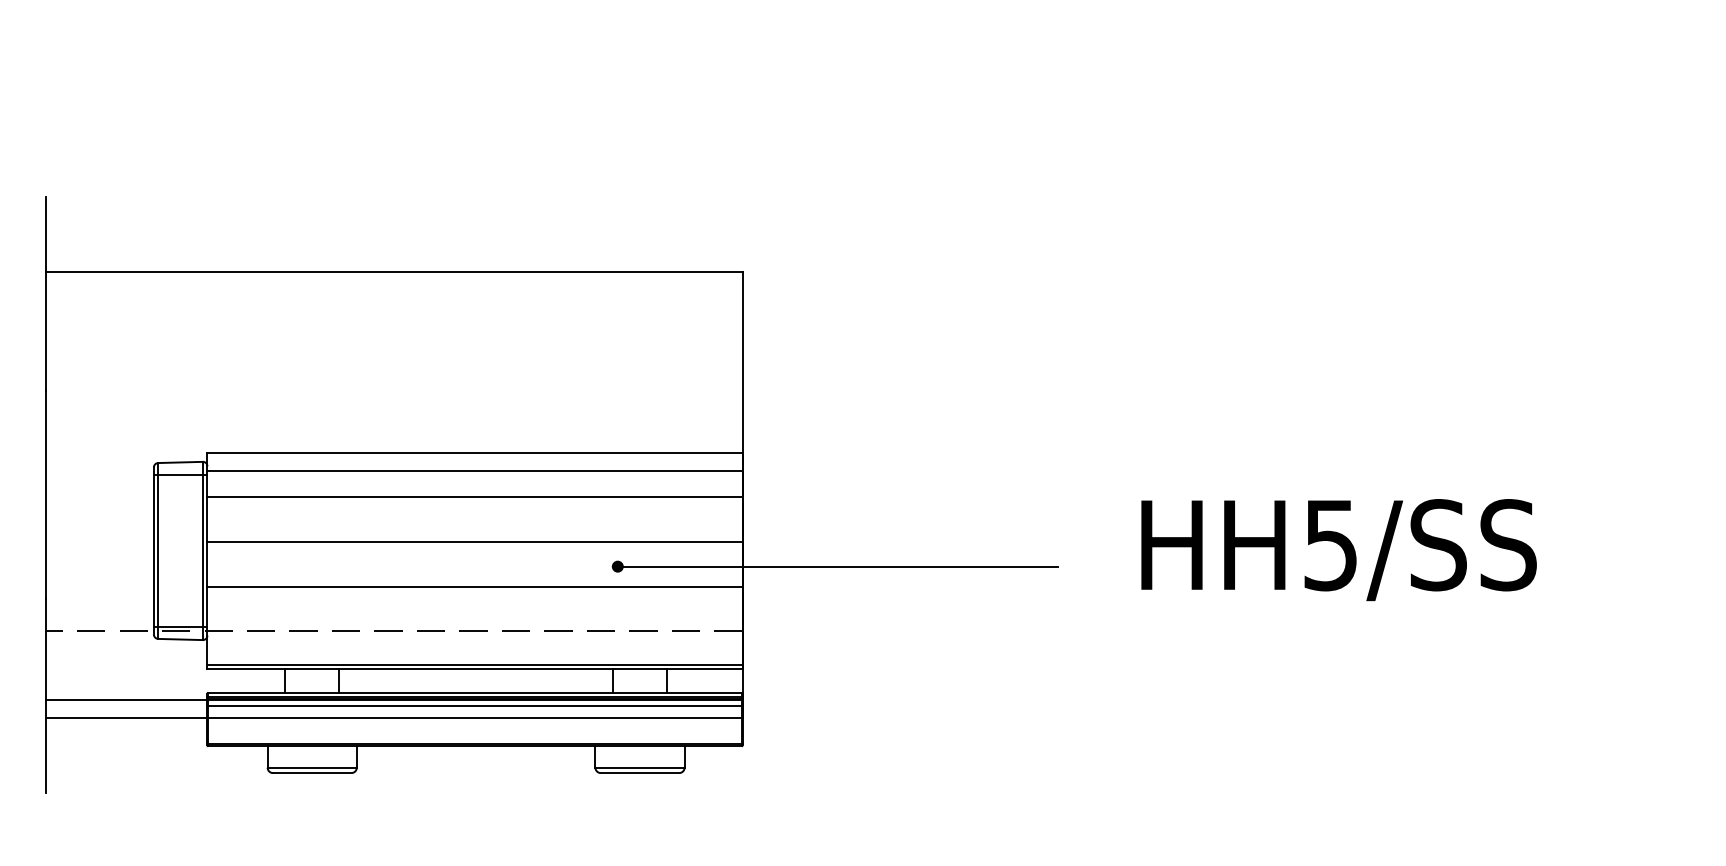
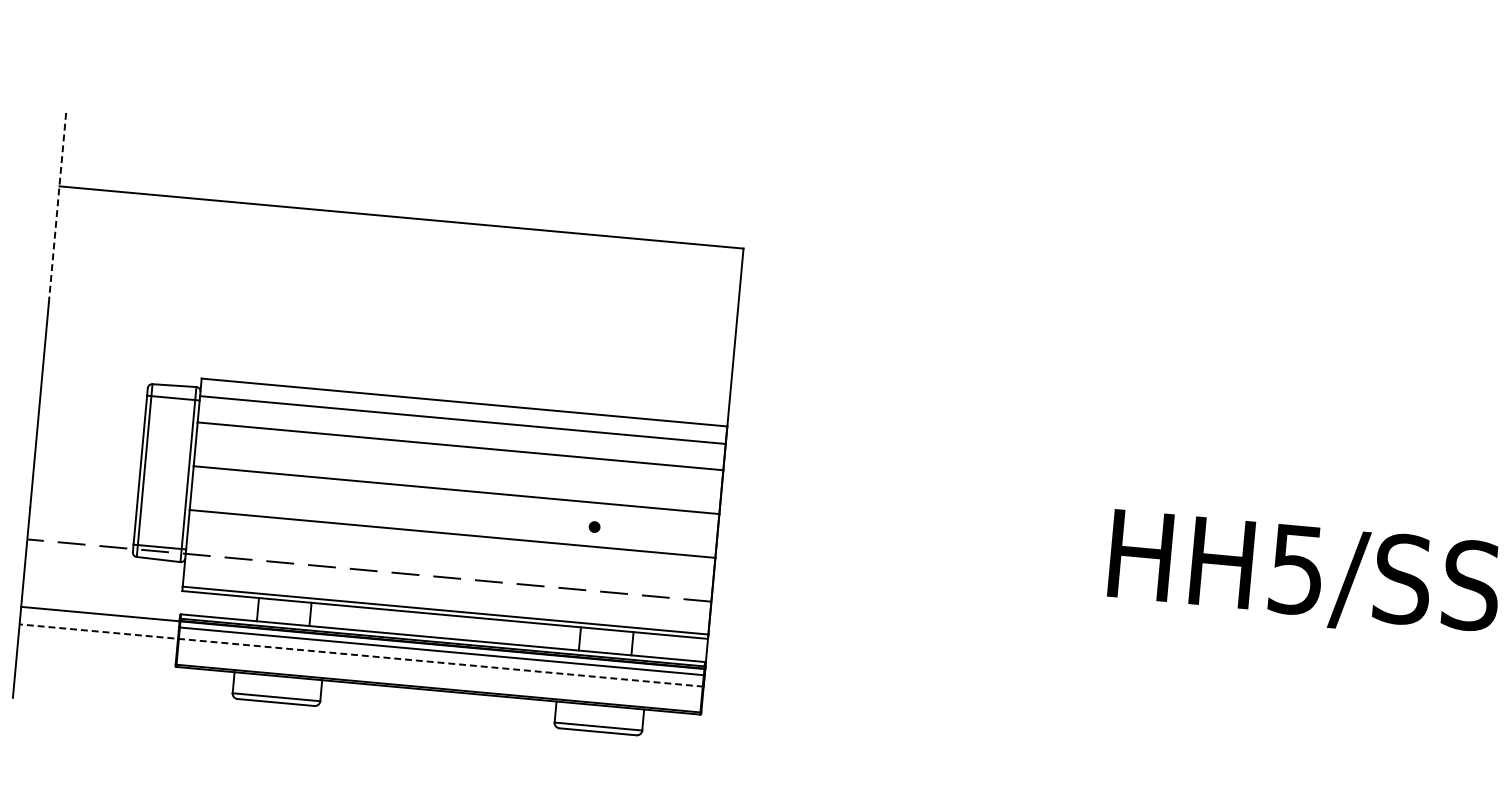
line: (46, 294) -> (57, 208), solid -> dashed
line: (837, 566) -> (810, 546), removed
line: (393, 717) -> (360, 655), solid -> dashed

